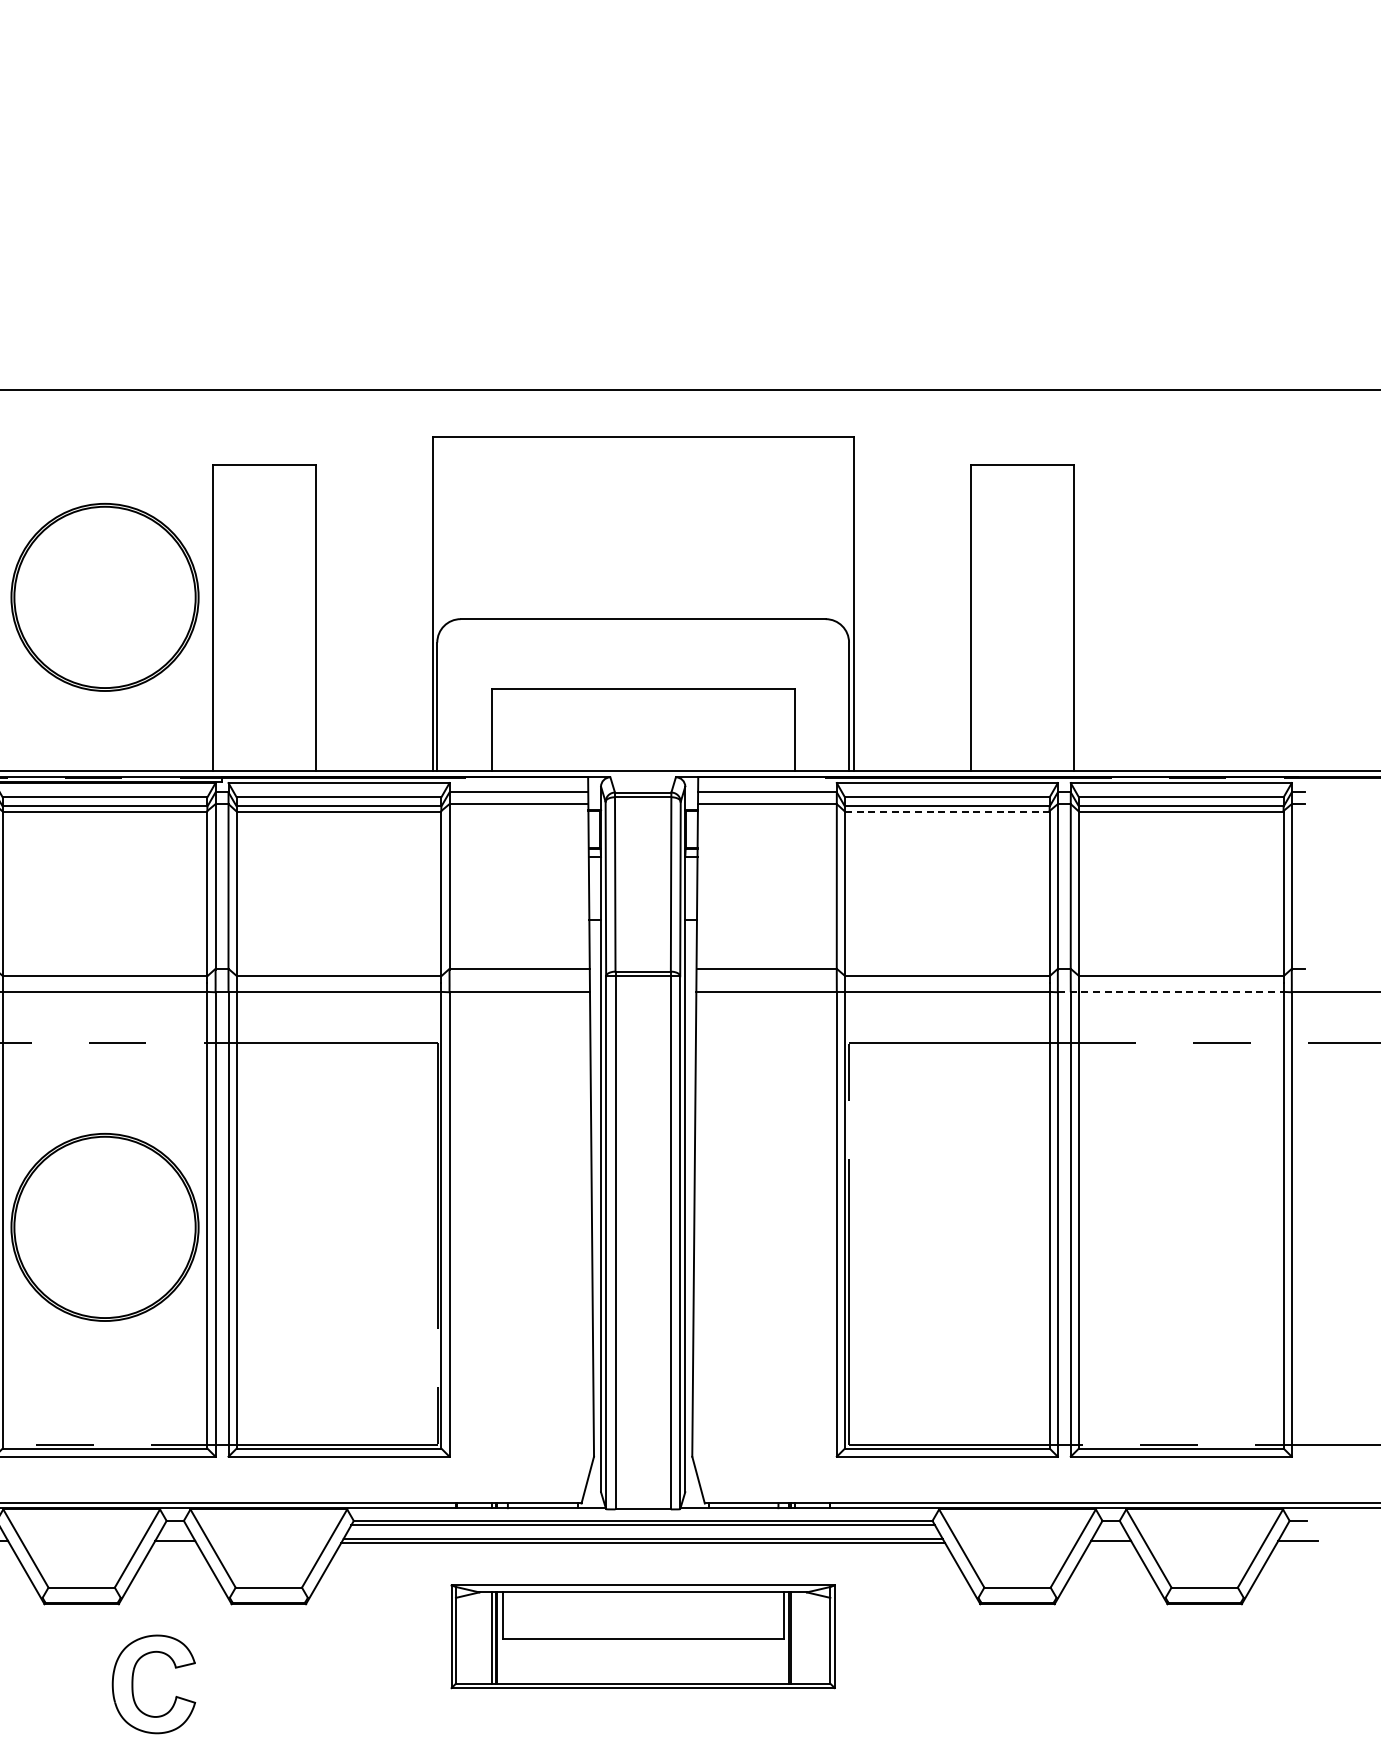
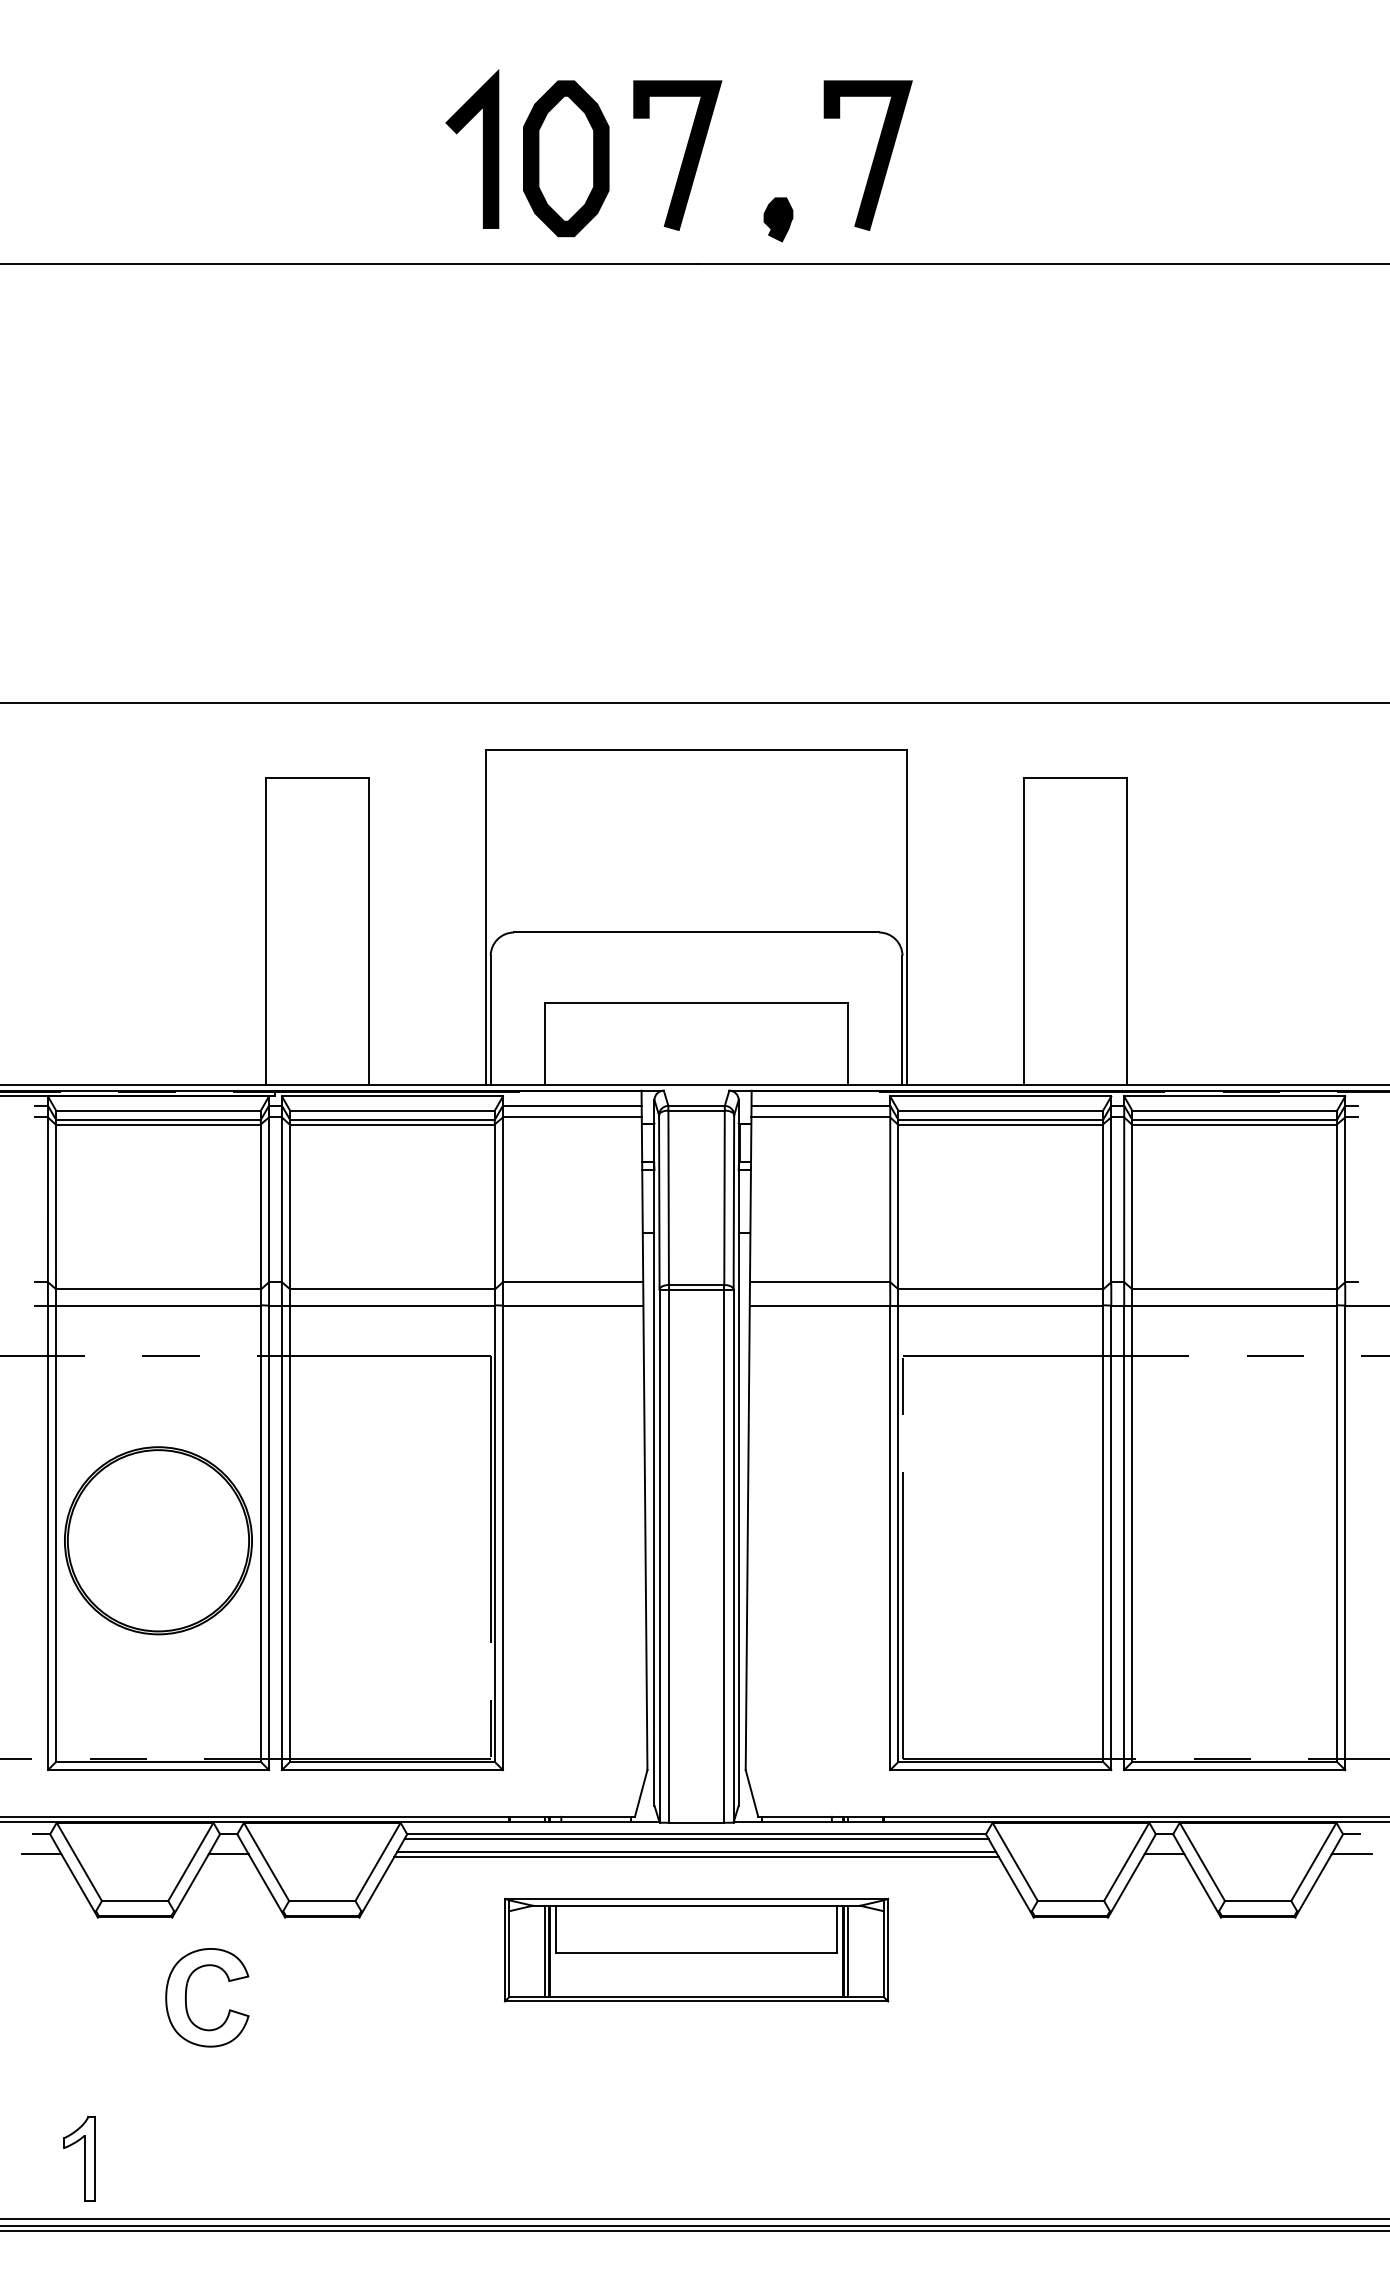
part: (105, 597) -> (158, 910), removed
line: (948, 811) -> (1001, 1124), dashed -> solid
line: (1171, 992) -> (1224, 1305), dashed -> solid
line: (795, 1638) -> (848, 1951), added

